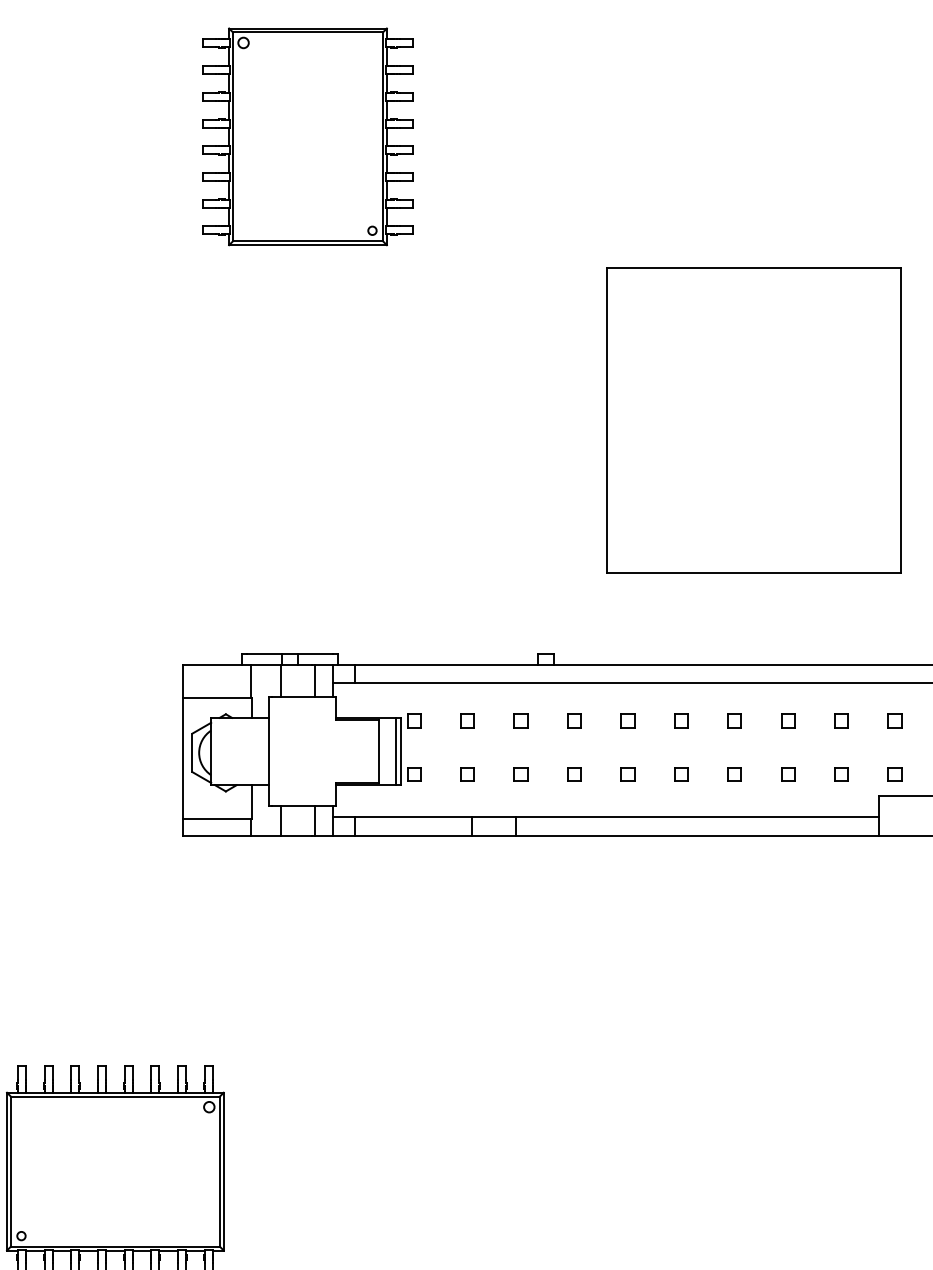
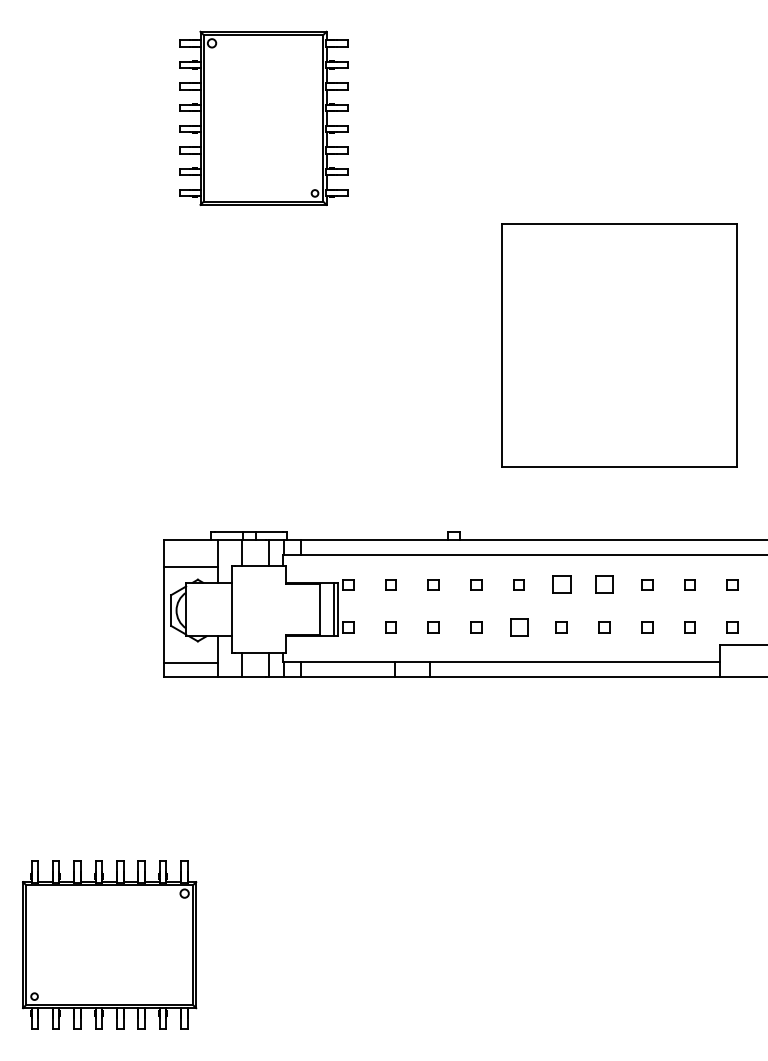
part: (680, 720) -> (561, 584), size x1.6
part: (734, 720) -> (604, 584), size x1.6
part: (627, 774) -> (518, 627), size x1.6

